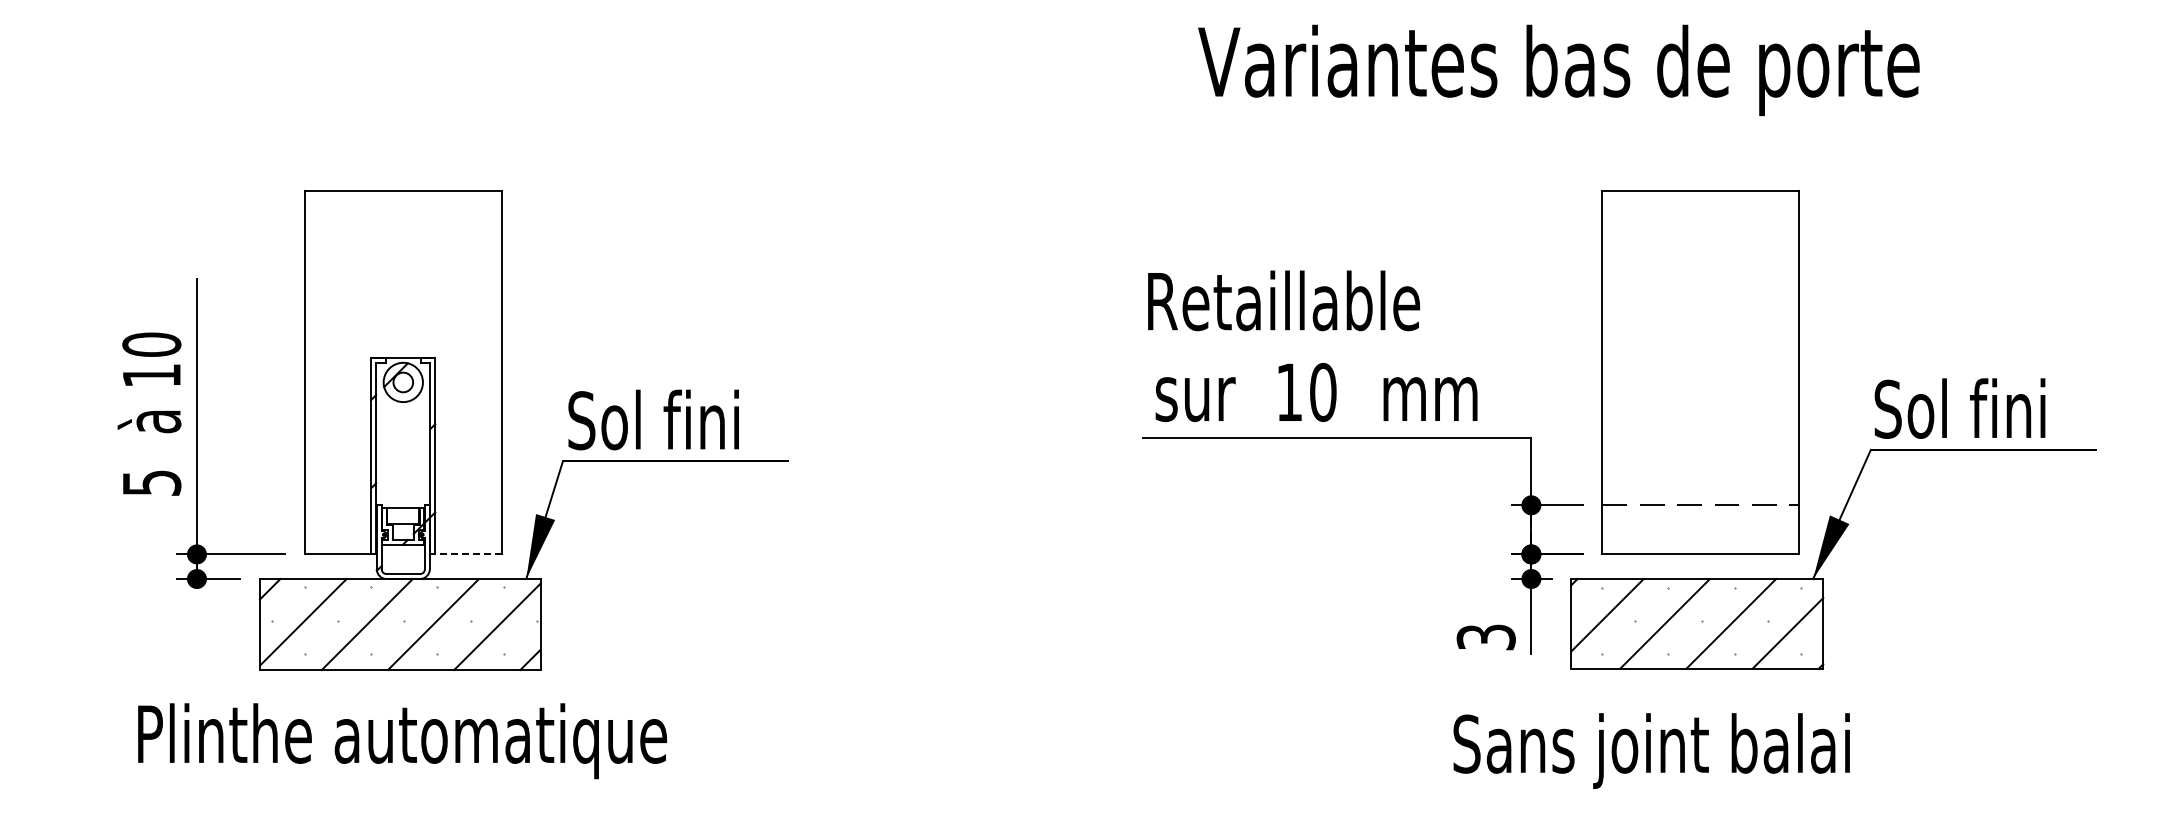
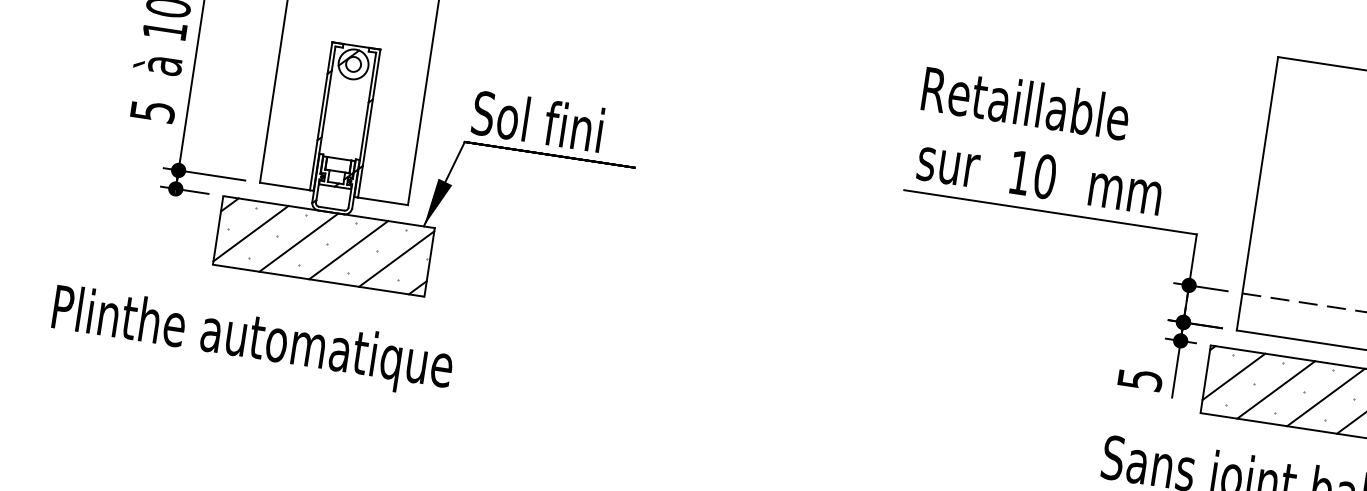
line: (467, 554) -> (382, 201), dashed -> solid
text: (1485, 636) -> (1139, 378), 3 -> 5
text: (402, 741) -> (252, 341), moved

